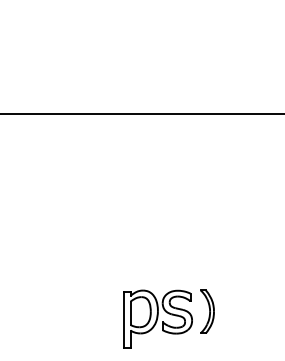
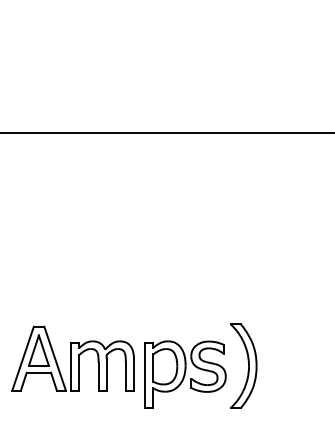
part: (61, 305) -> (72, 358), added
part: (207, 311) -> (243, 365), size x1.67

